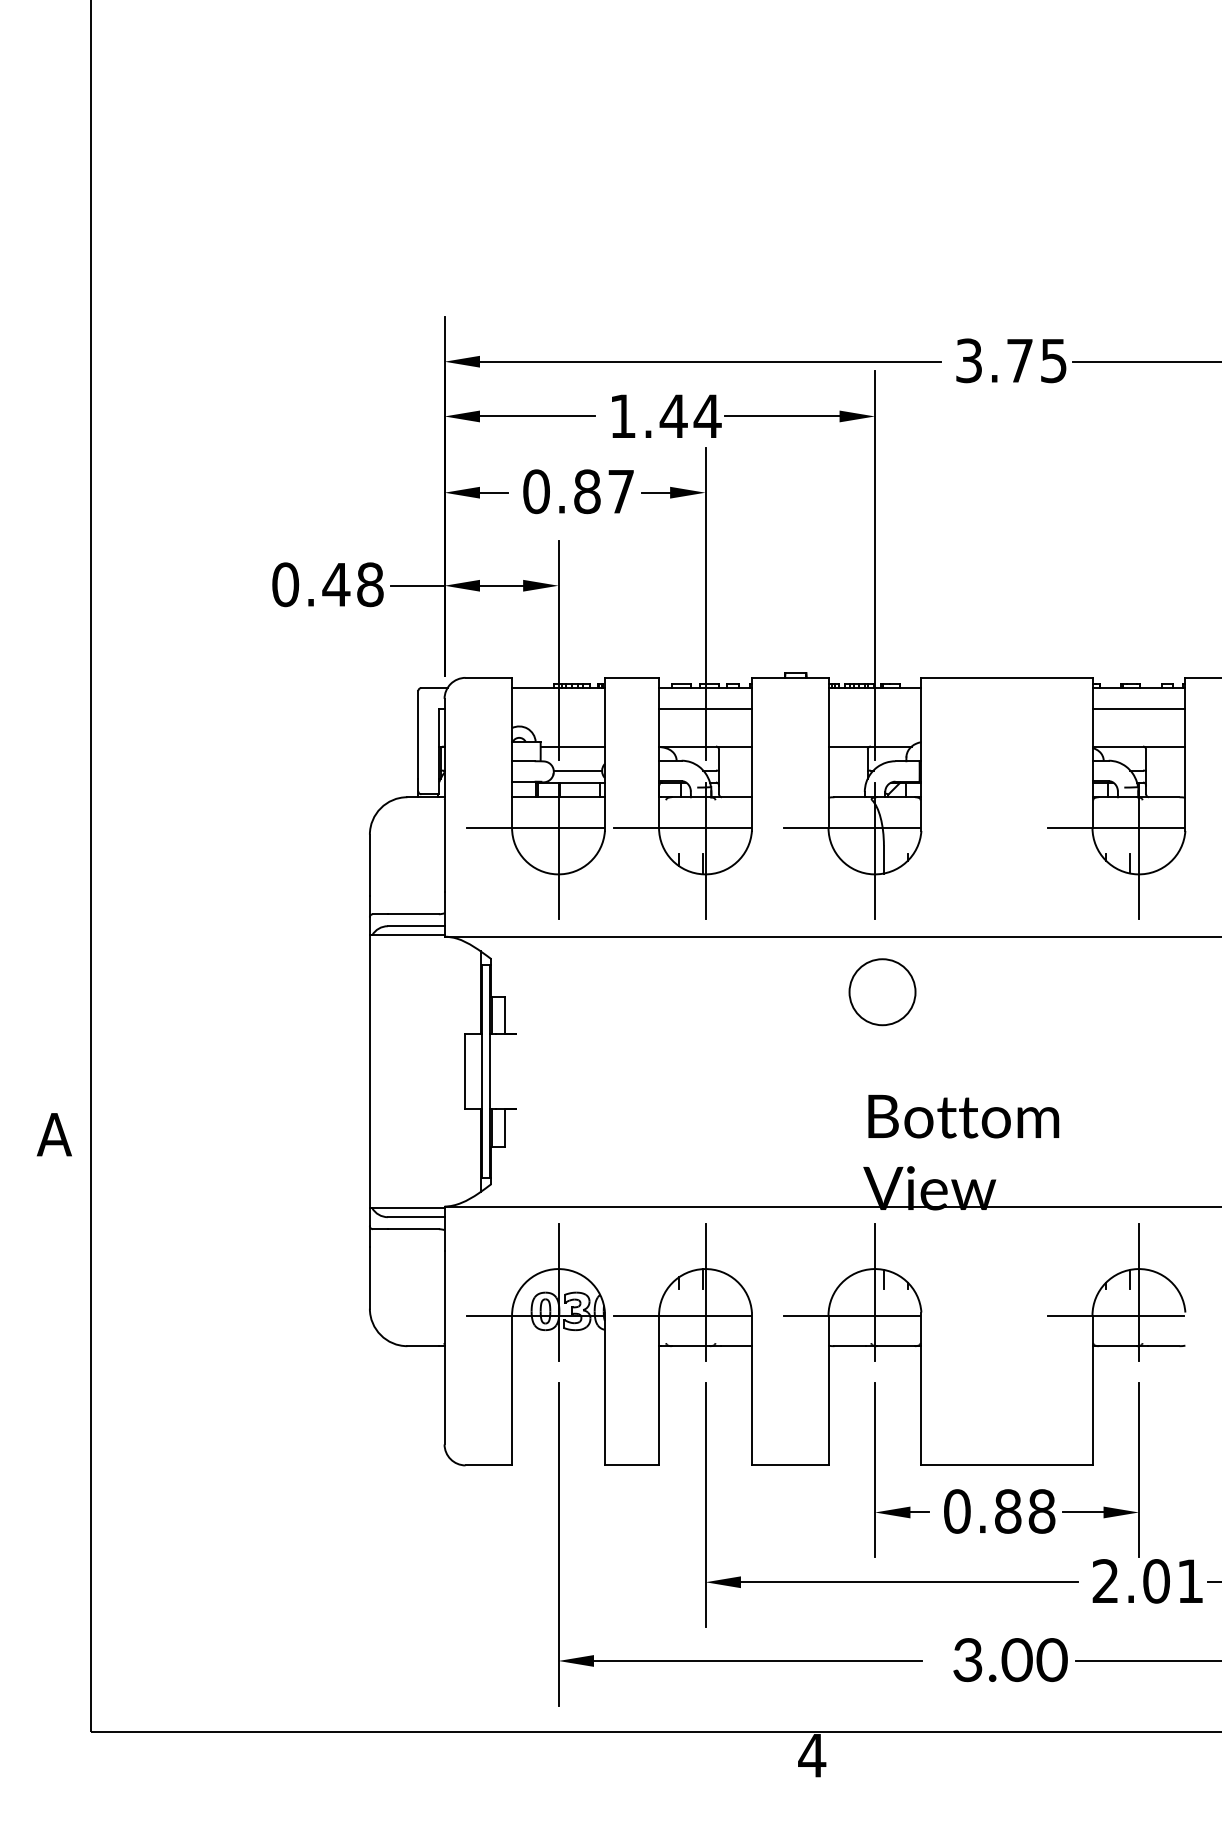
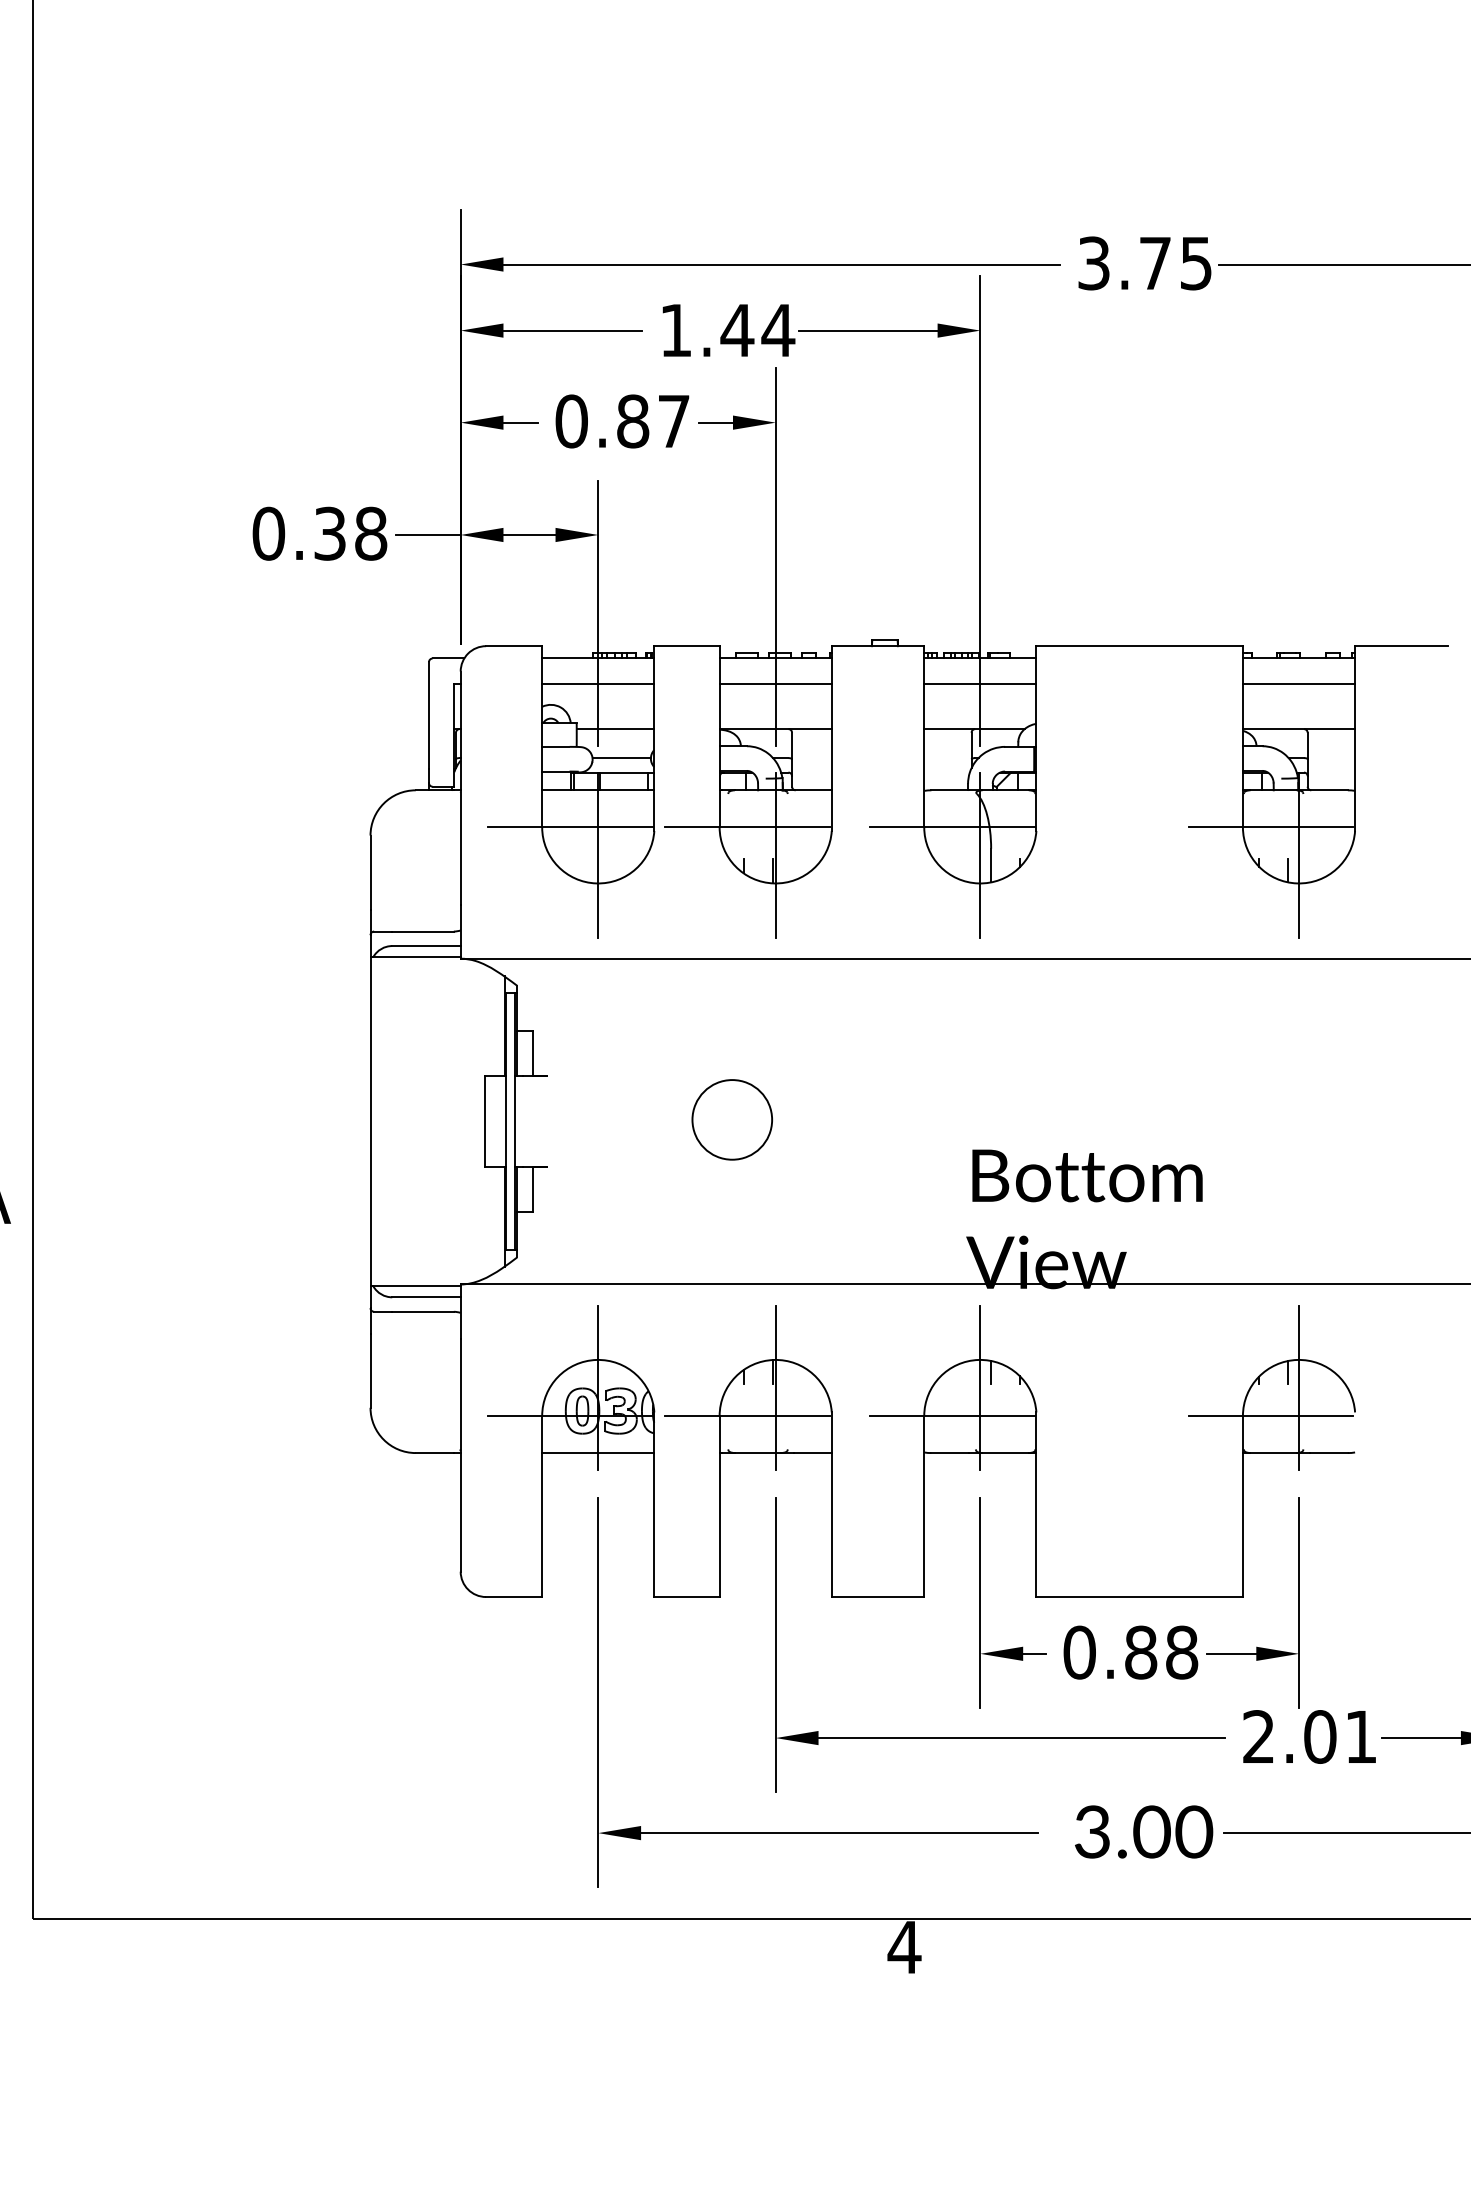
text: (336, 584) -> (330, 533), 0.48 -> 0.38
line: (558, 709) -> (598, 684), added
line: (874, 709) -> (979, 684), added
circle: (882, 992) -> (732, 1120), moved
line: (558, 1346) -> (598, 1453), added

